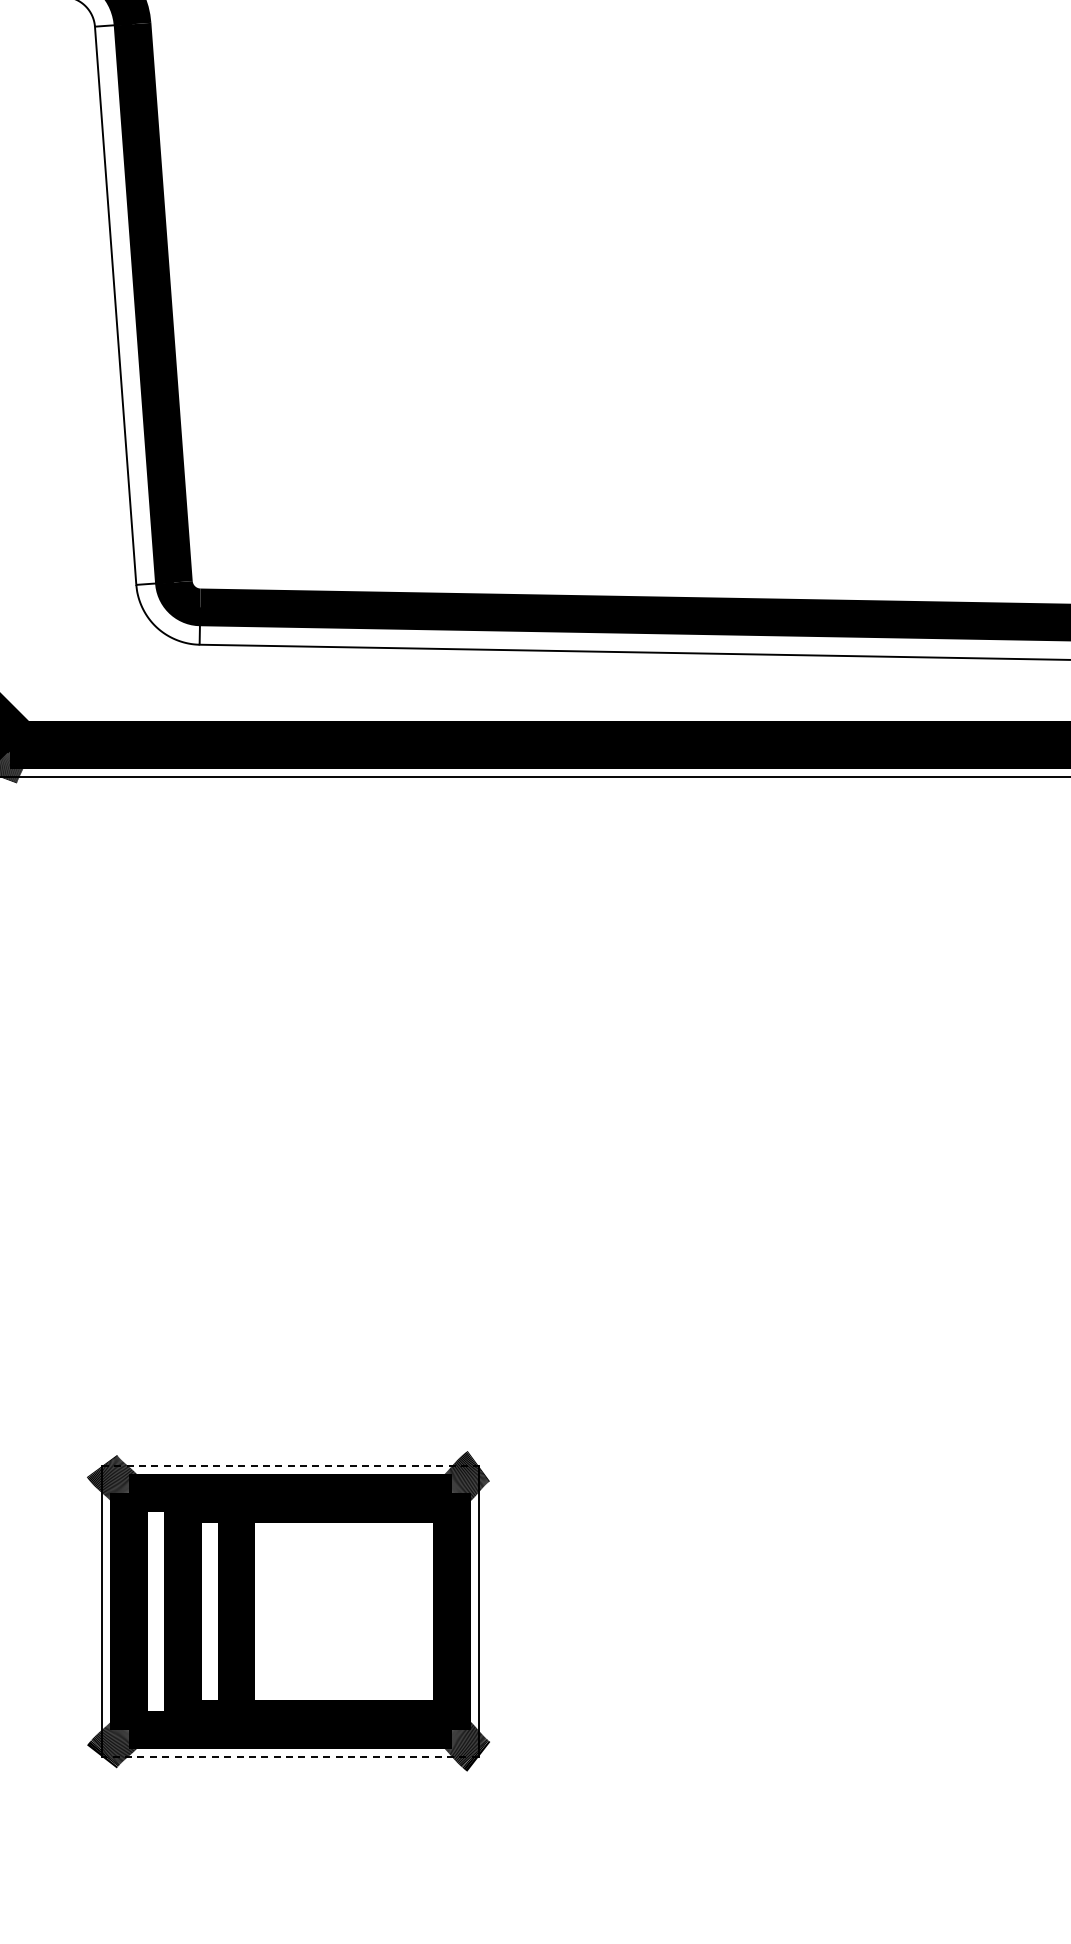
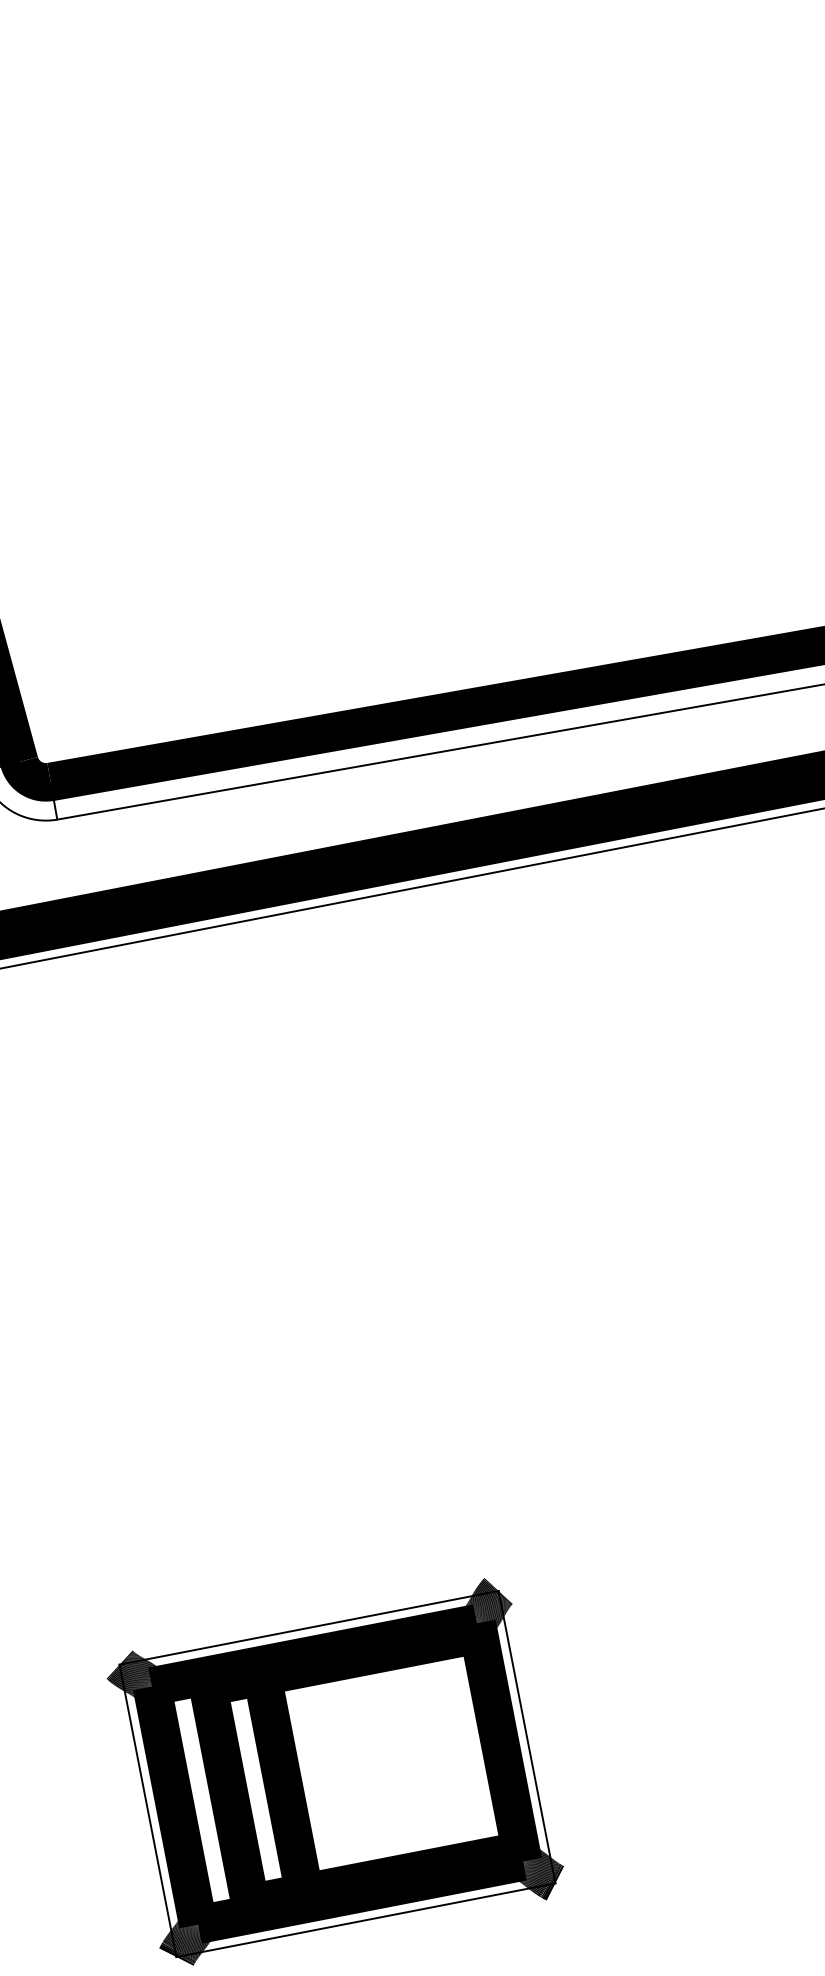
line: (290, 1466) -> (309, 1628), dashed -> solid
line: (289, 1756) -> (364, 1920), dashed -> solid

